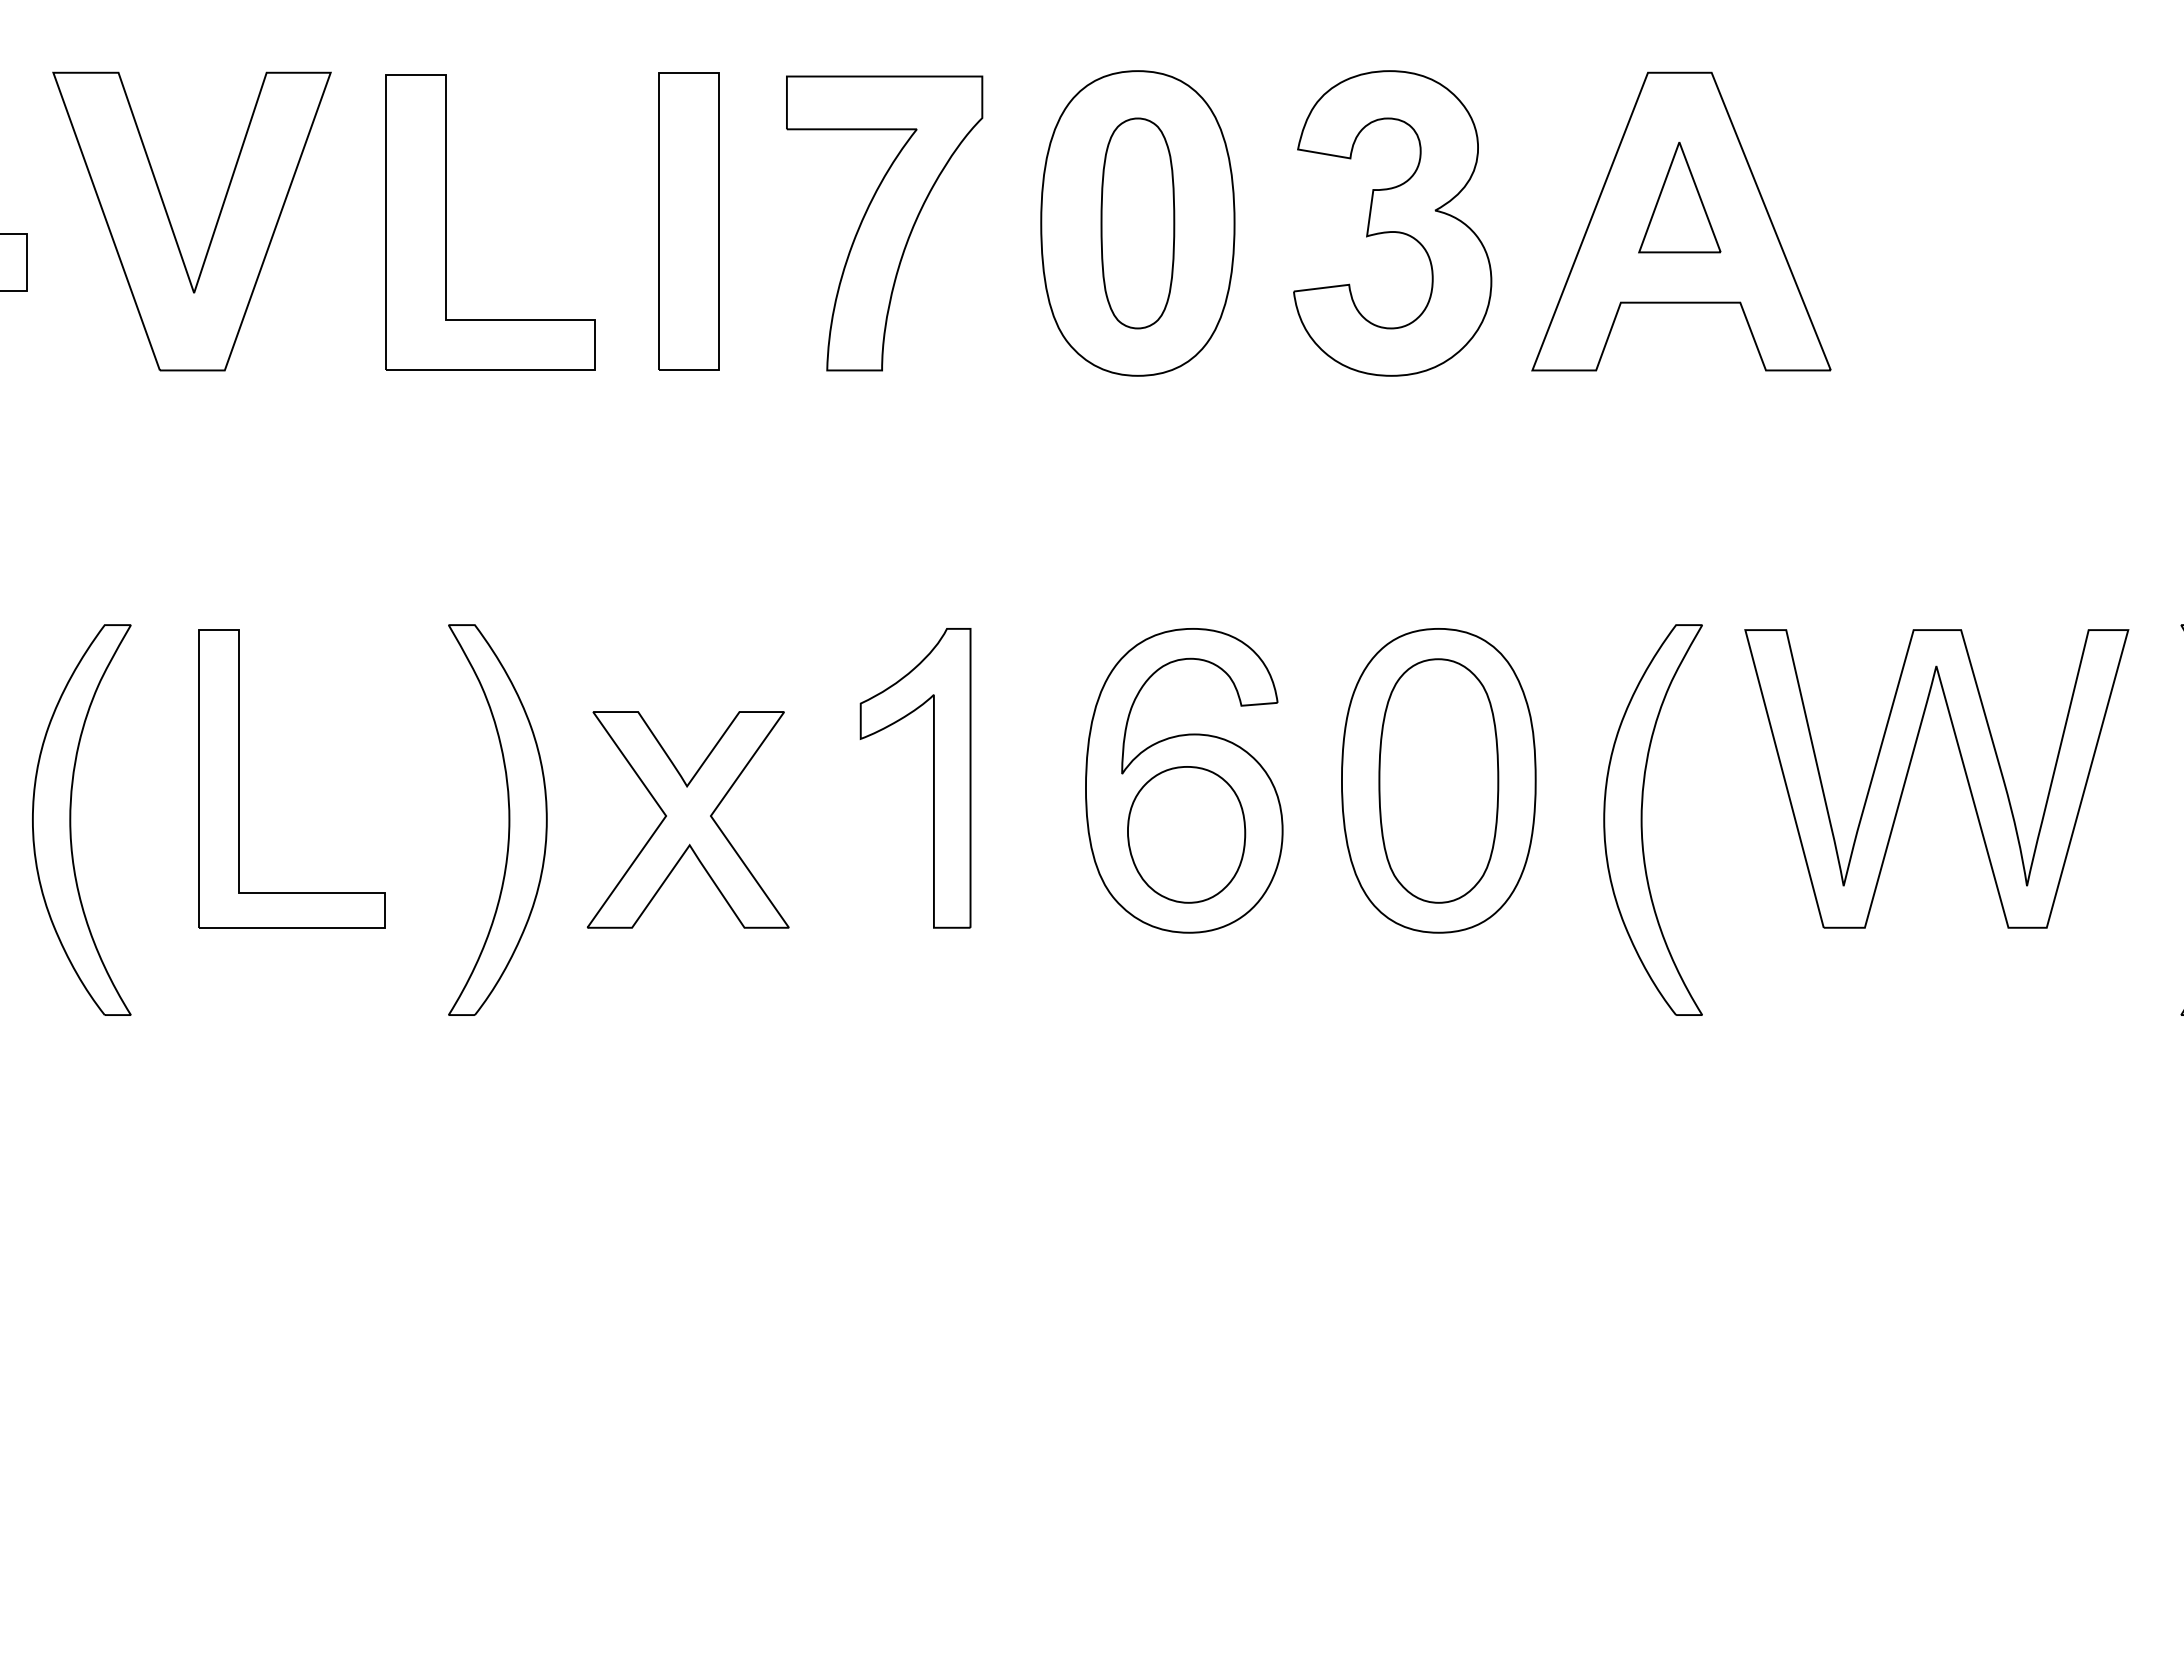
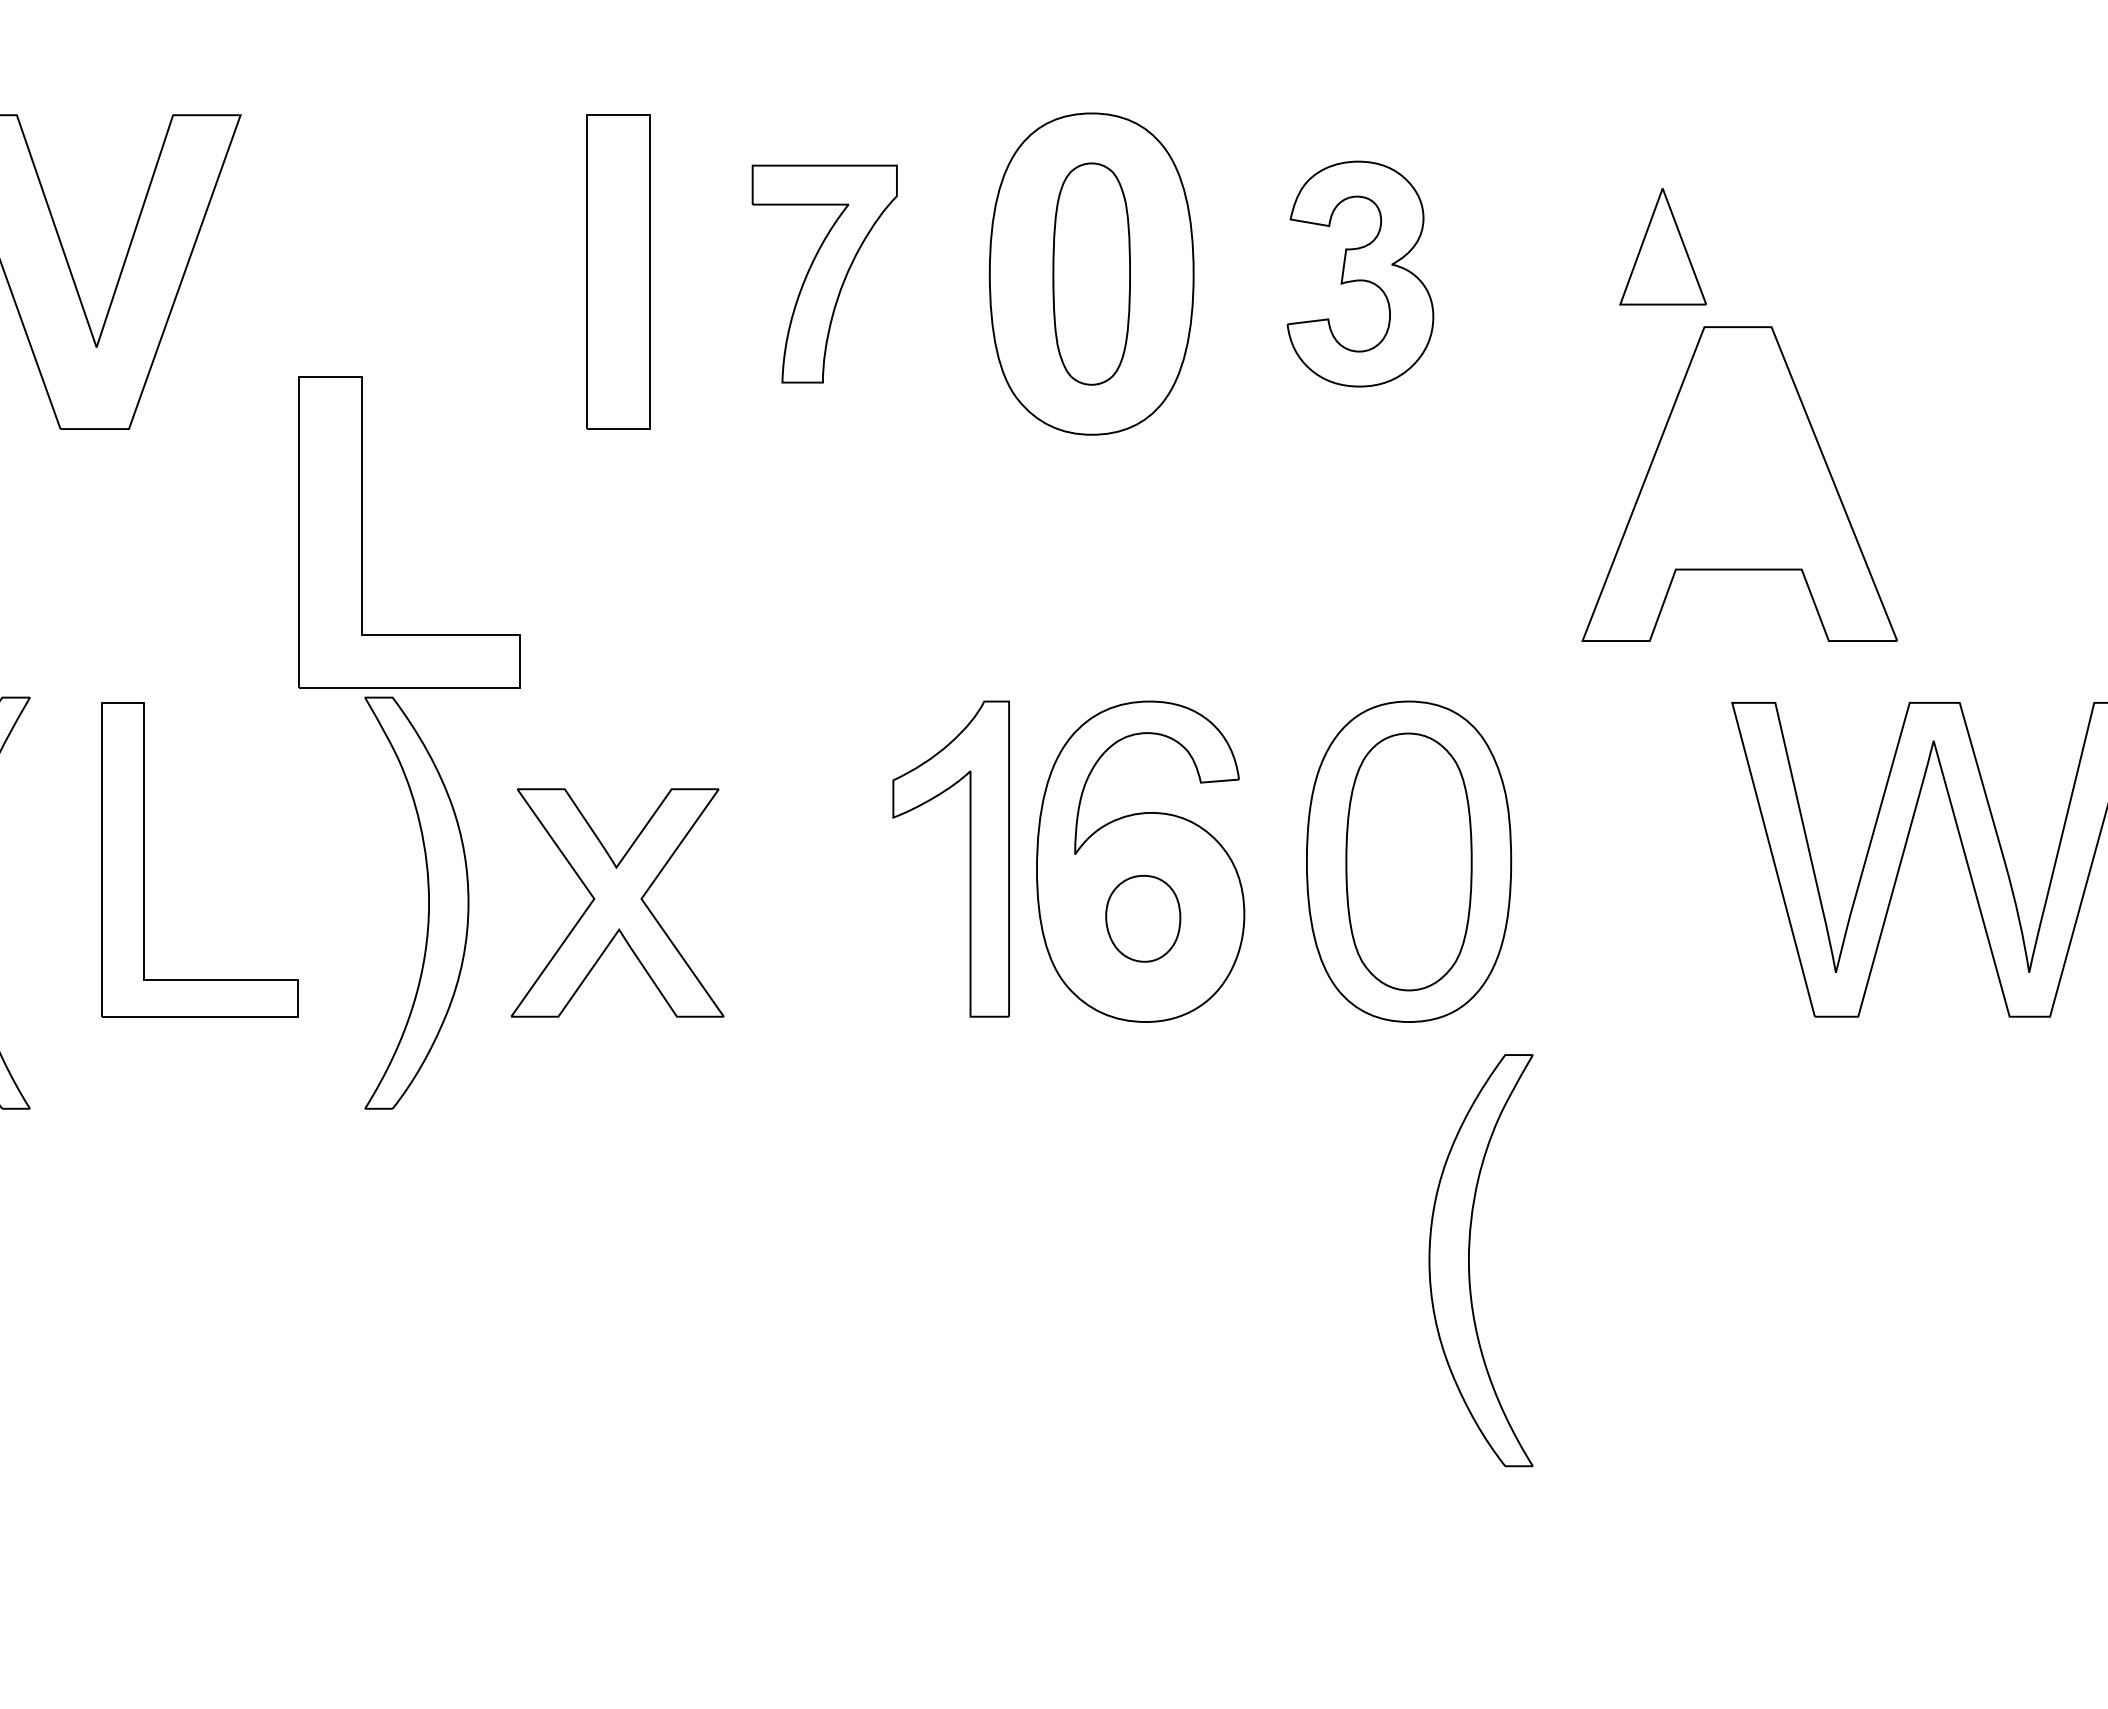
part: (1681, 221) -> (1739, 483), moved
part: (446, 222) -> (362, 532), moved
part: (884, 223) -> (824, 274), size x0.7
part: (1392, 223) -> (1360, 274), size x0.7
part: (933, 778) -> (970, 859), moved
part: (1642, 819) -> (1469, 1260), moved
part: (1186, 834) -> (1142, 918), size x0.6

